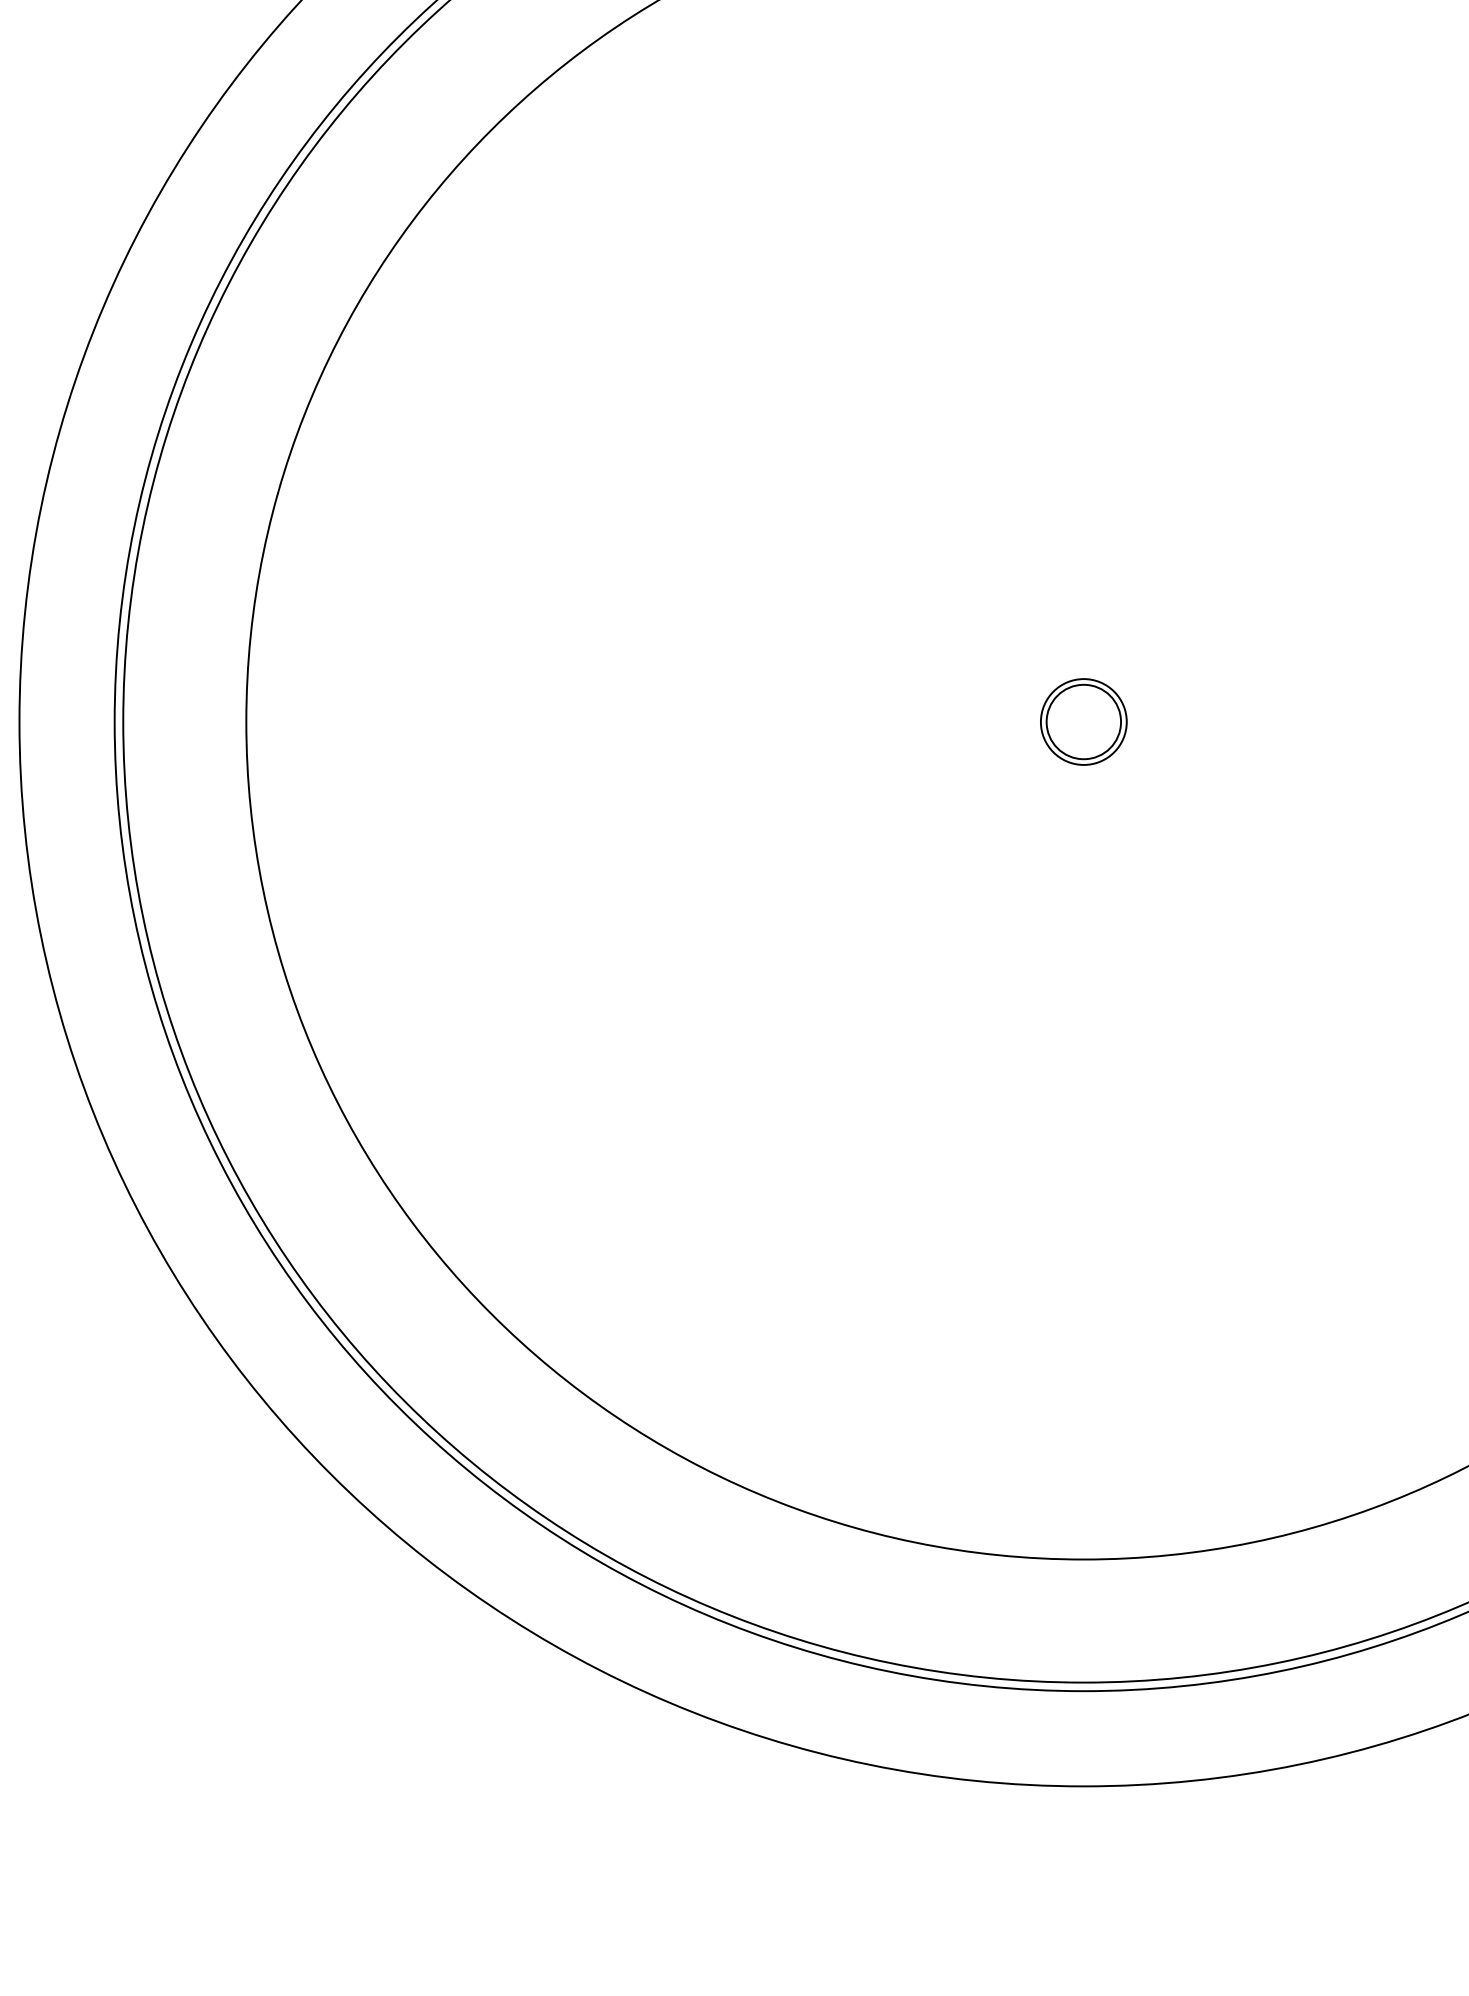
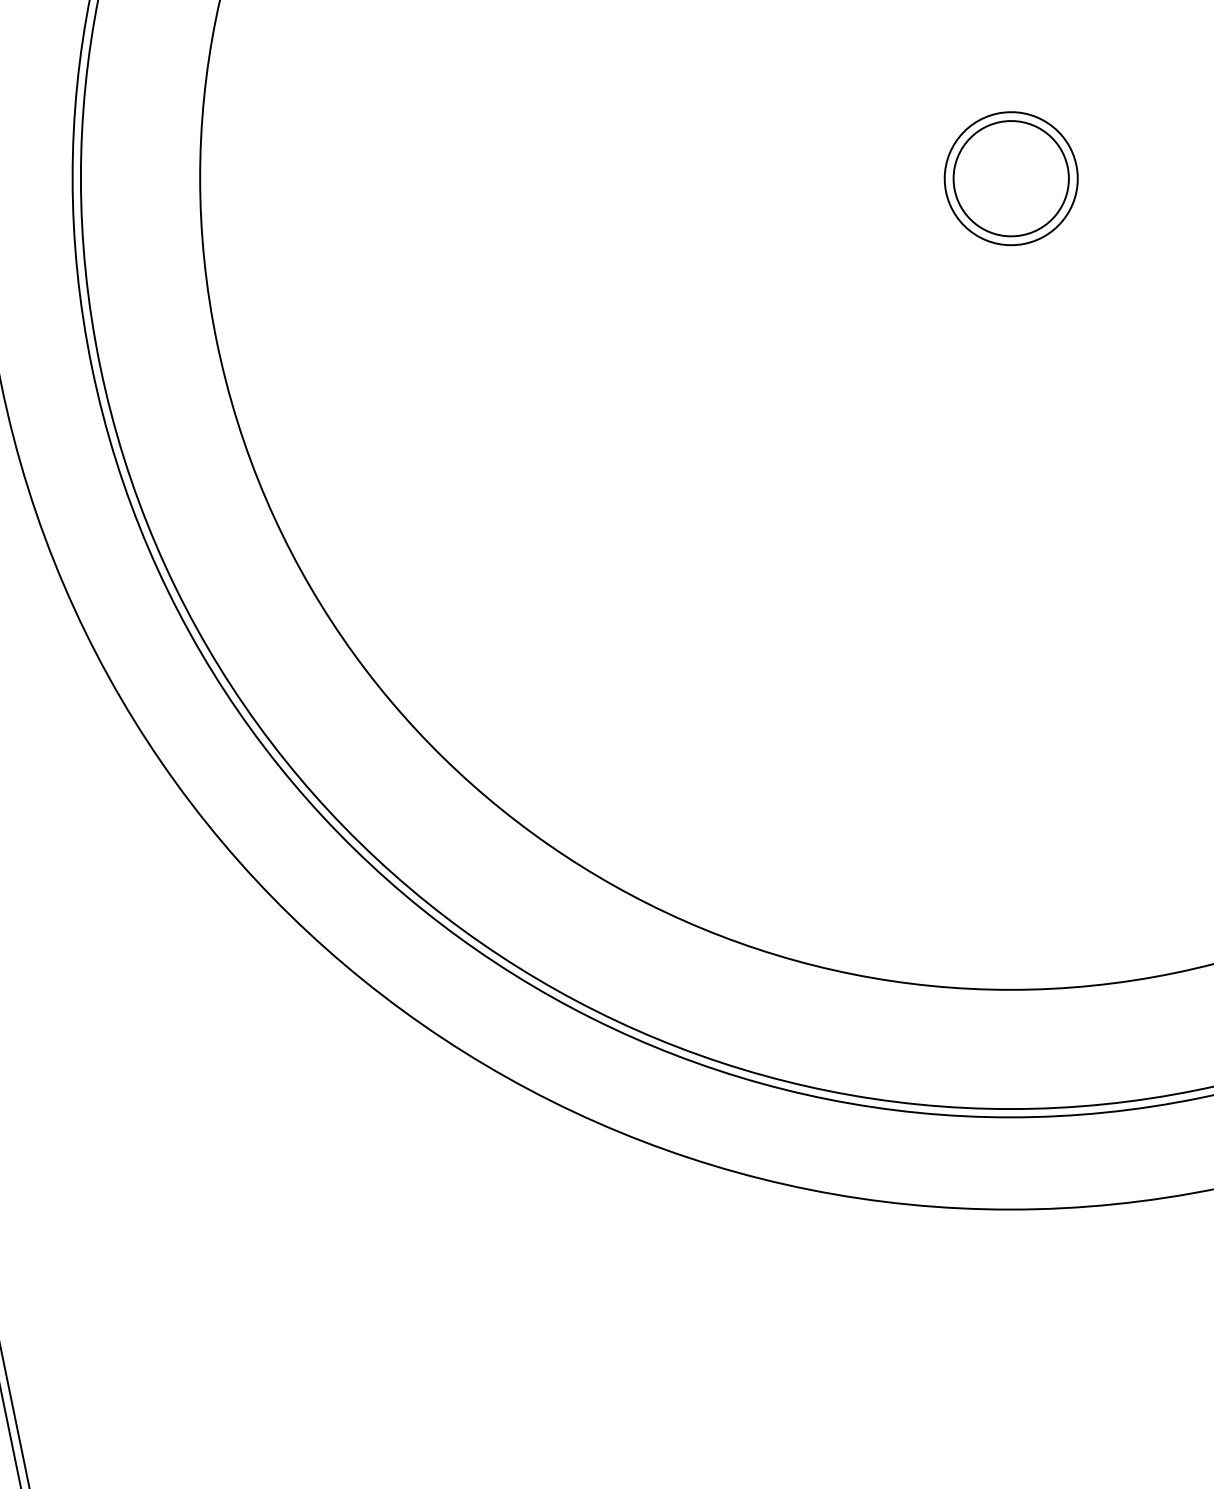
part: (1083, 721) -> (1010, 178), size x1.6

